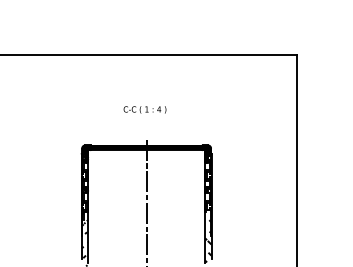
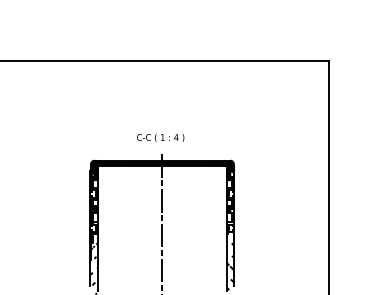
text: (144, 109) -> (160, 137), moved

